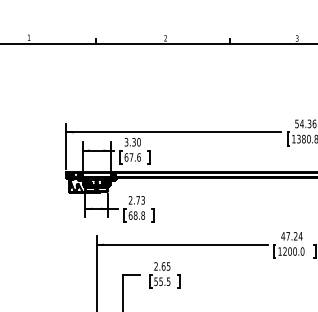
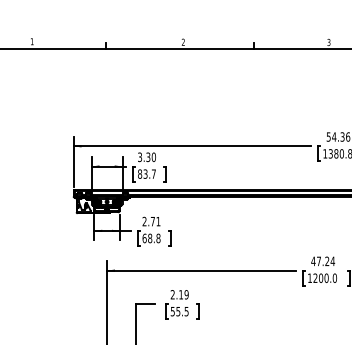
text: (133, 156) -> (147, 173), 67.6 -> 83.7
text: (143, 200) -> (158, 221), 2.73 -> 2.71
text: (165, 266) -> (183, 294), 2.65 -> 2.19

